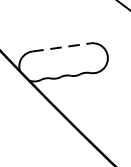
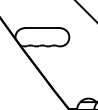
line: (61, 47) -> (42, 28), dashed -> solid

